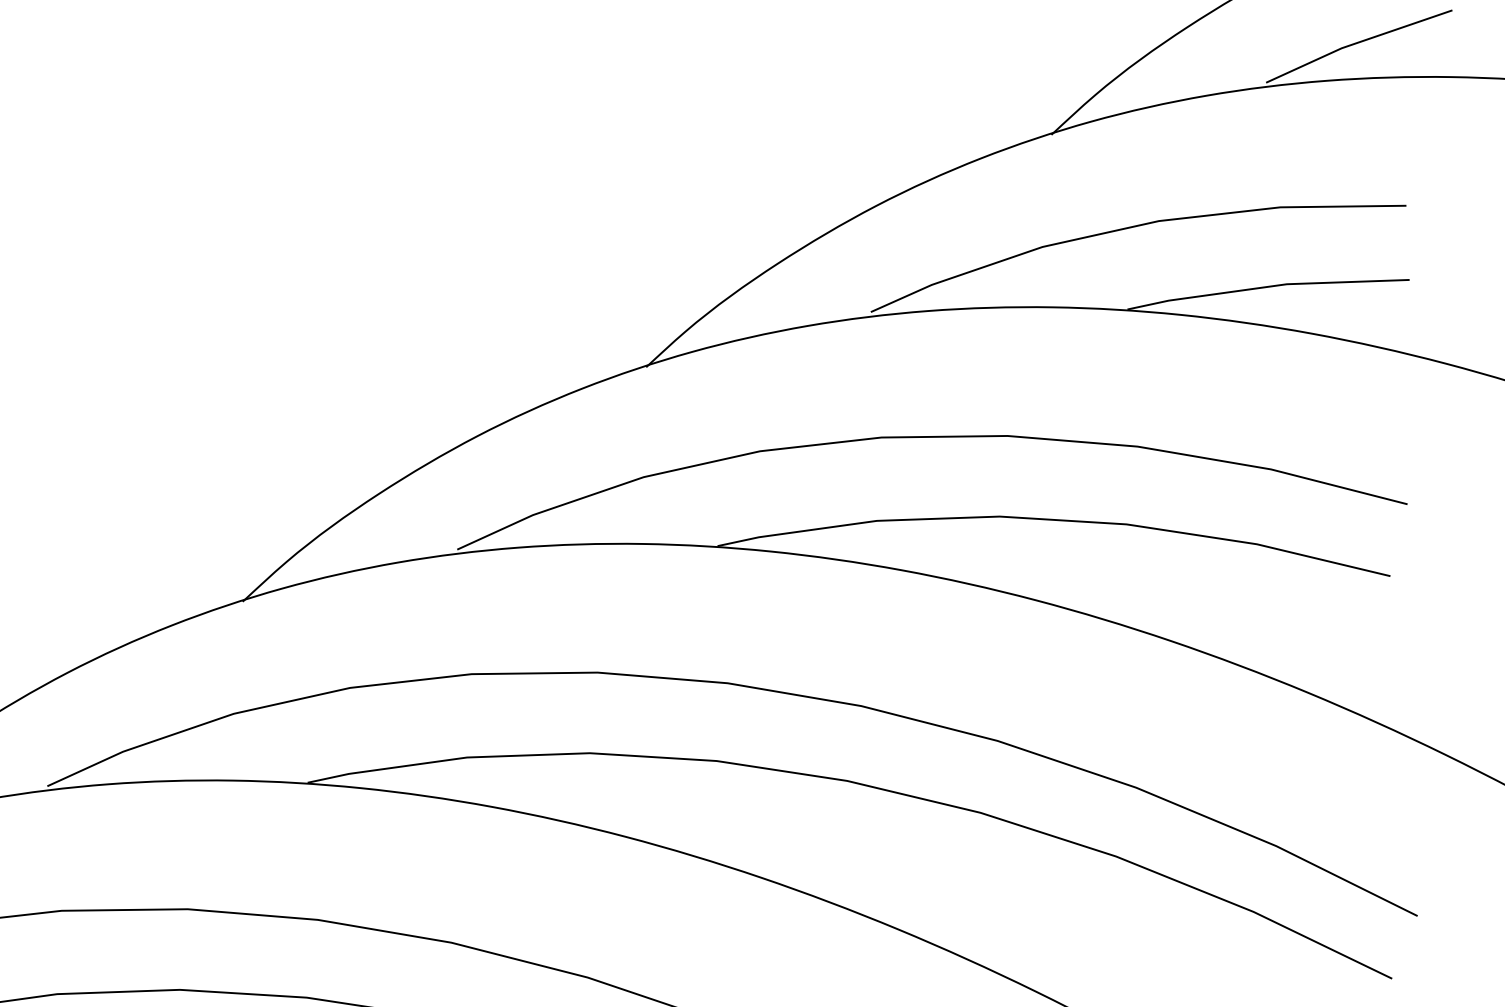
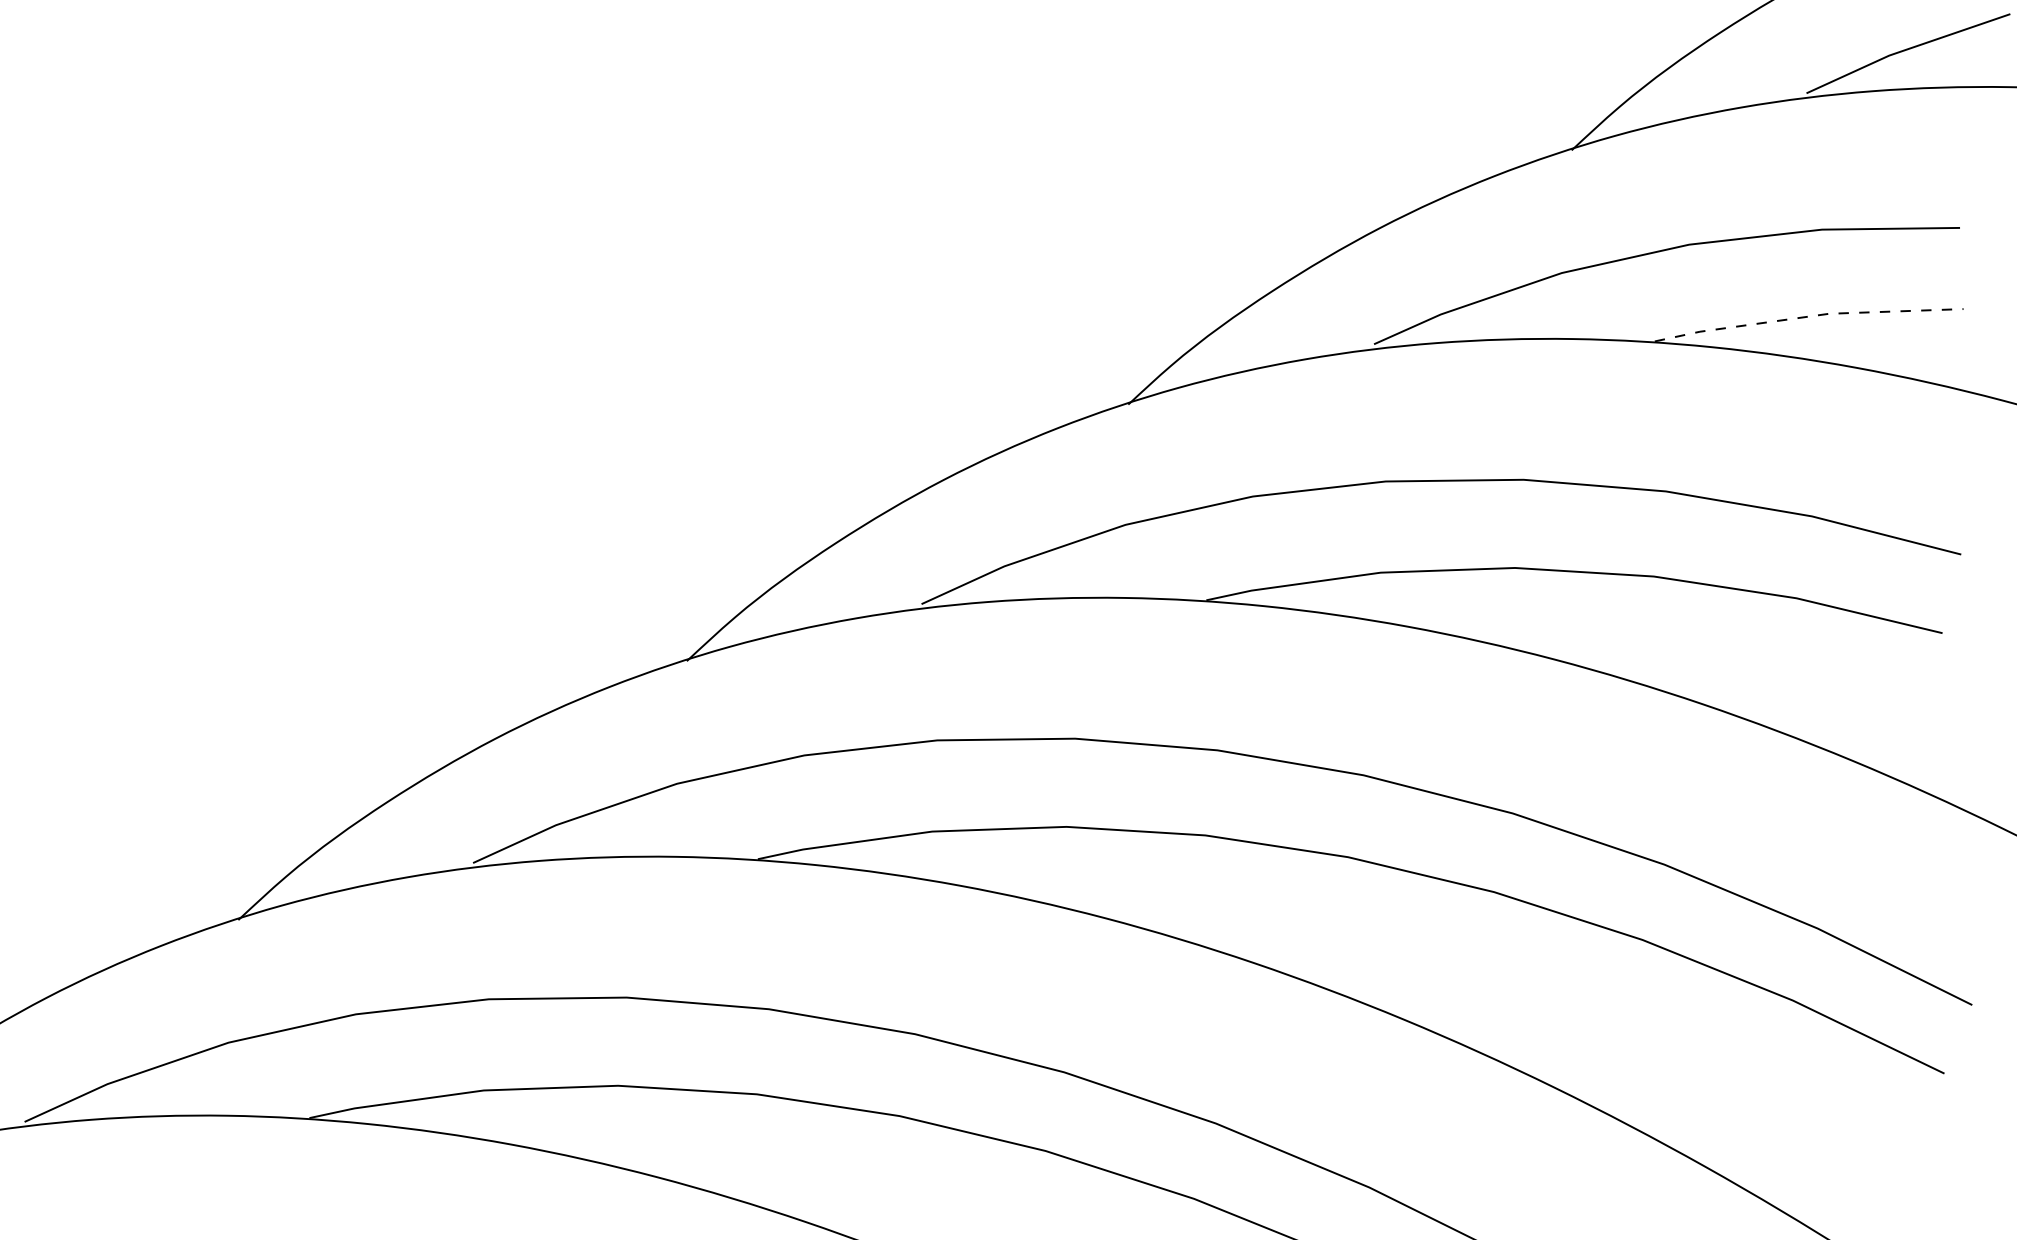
line: (1267, 286) -> (1808, 316), solid -> dashed

